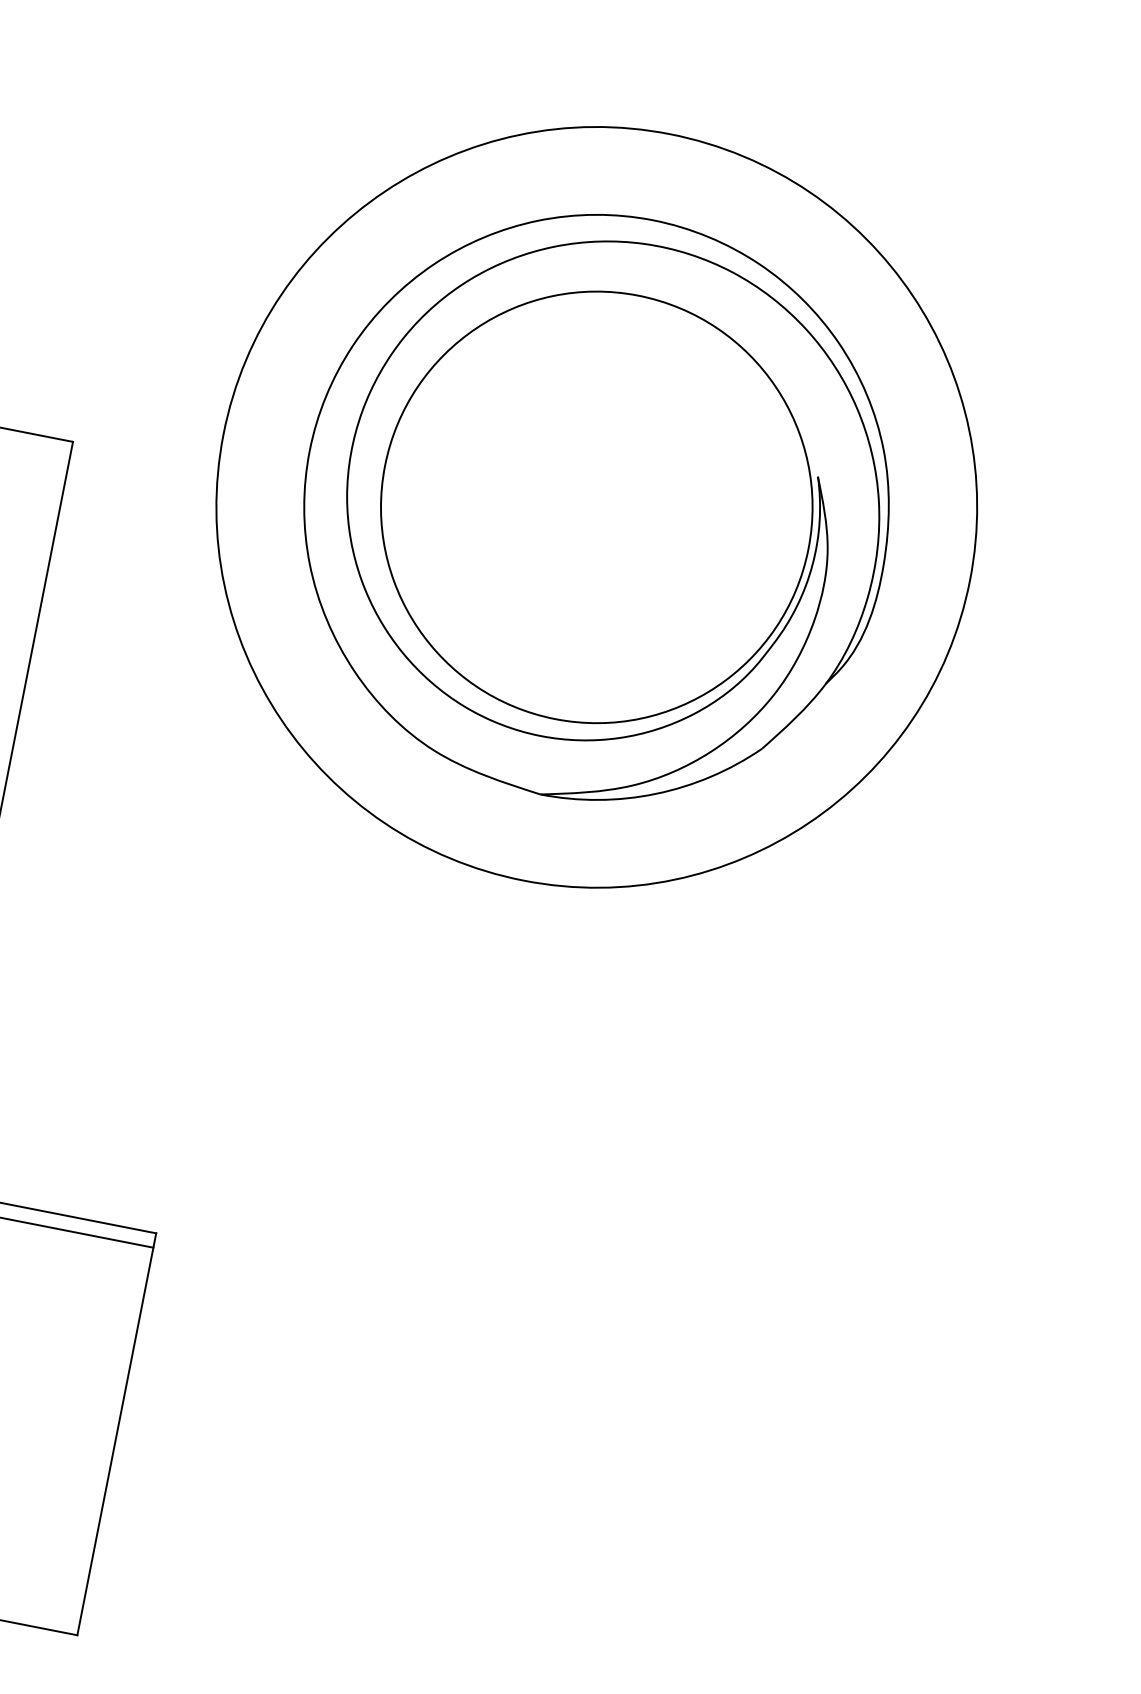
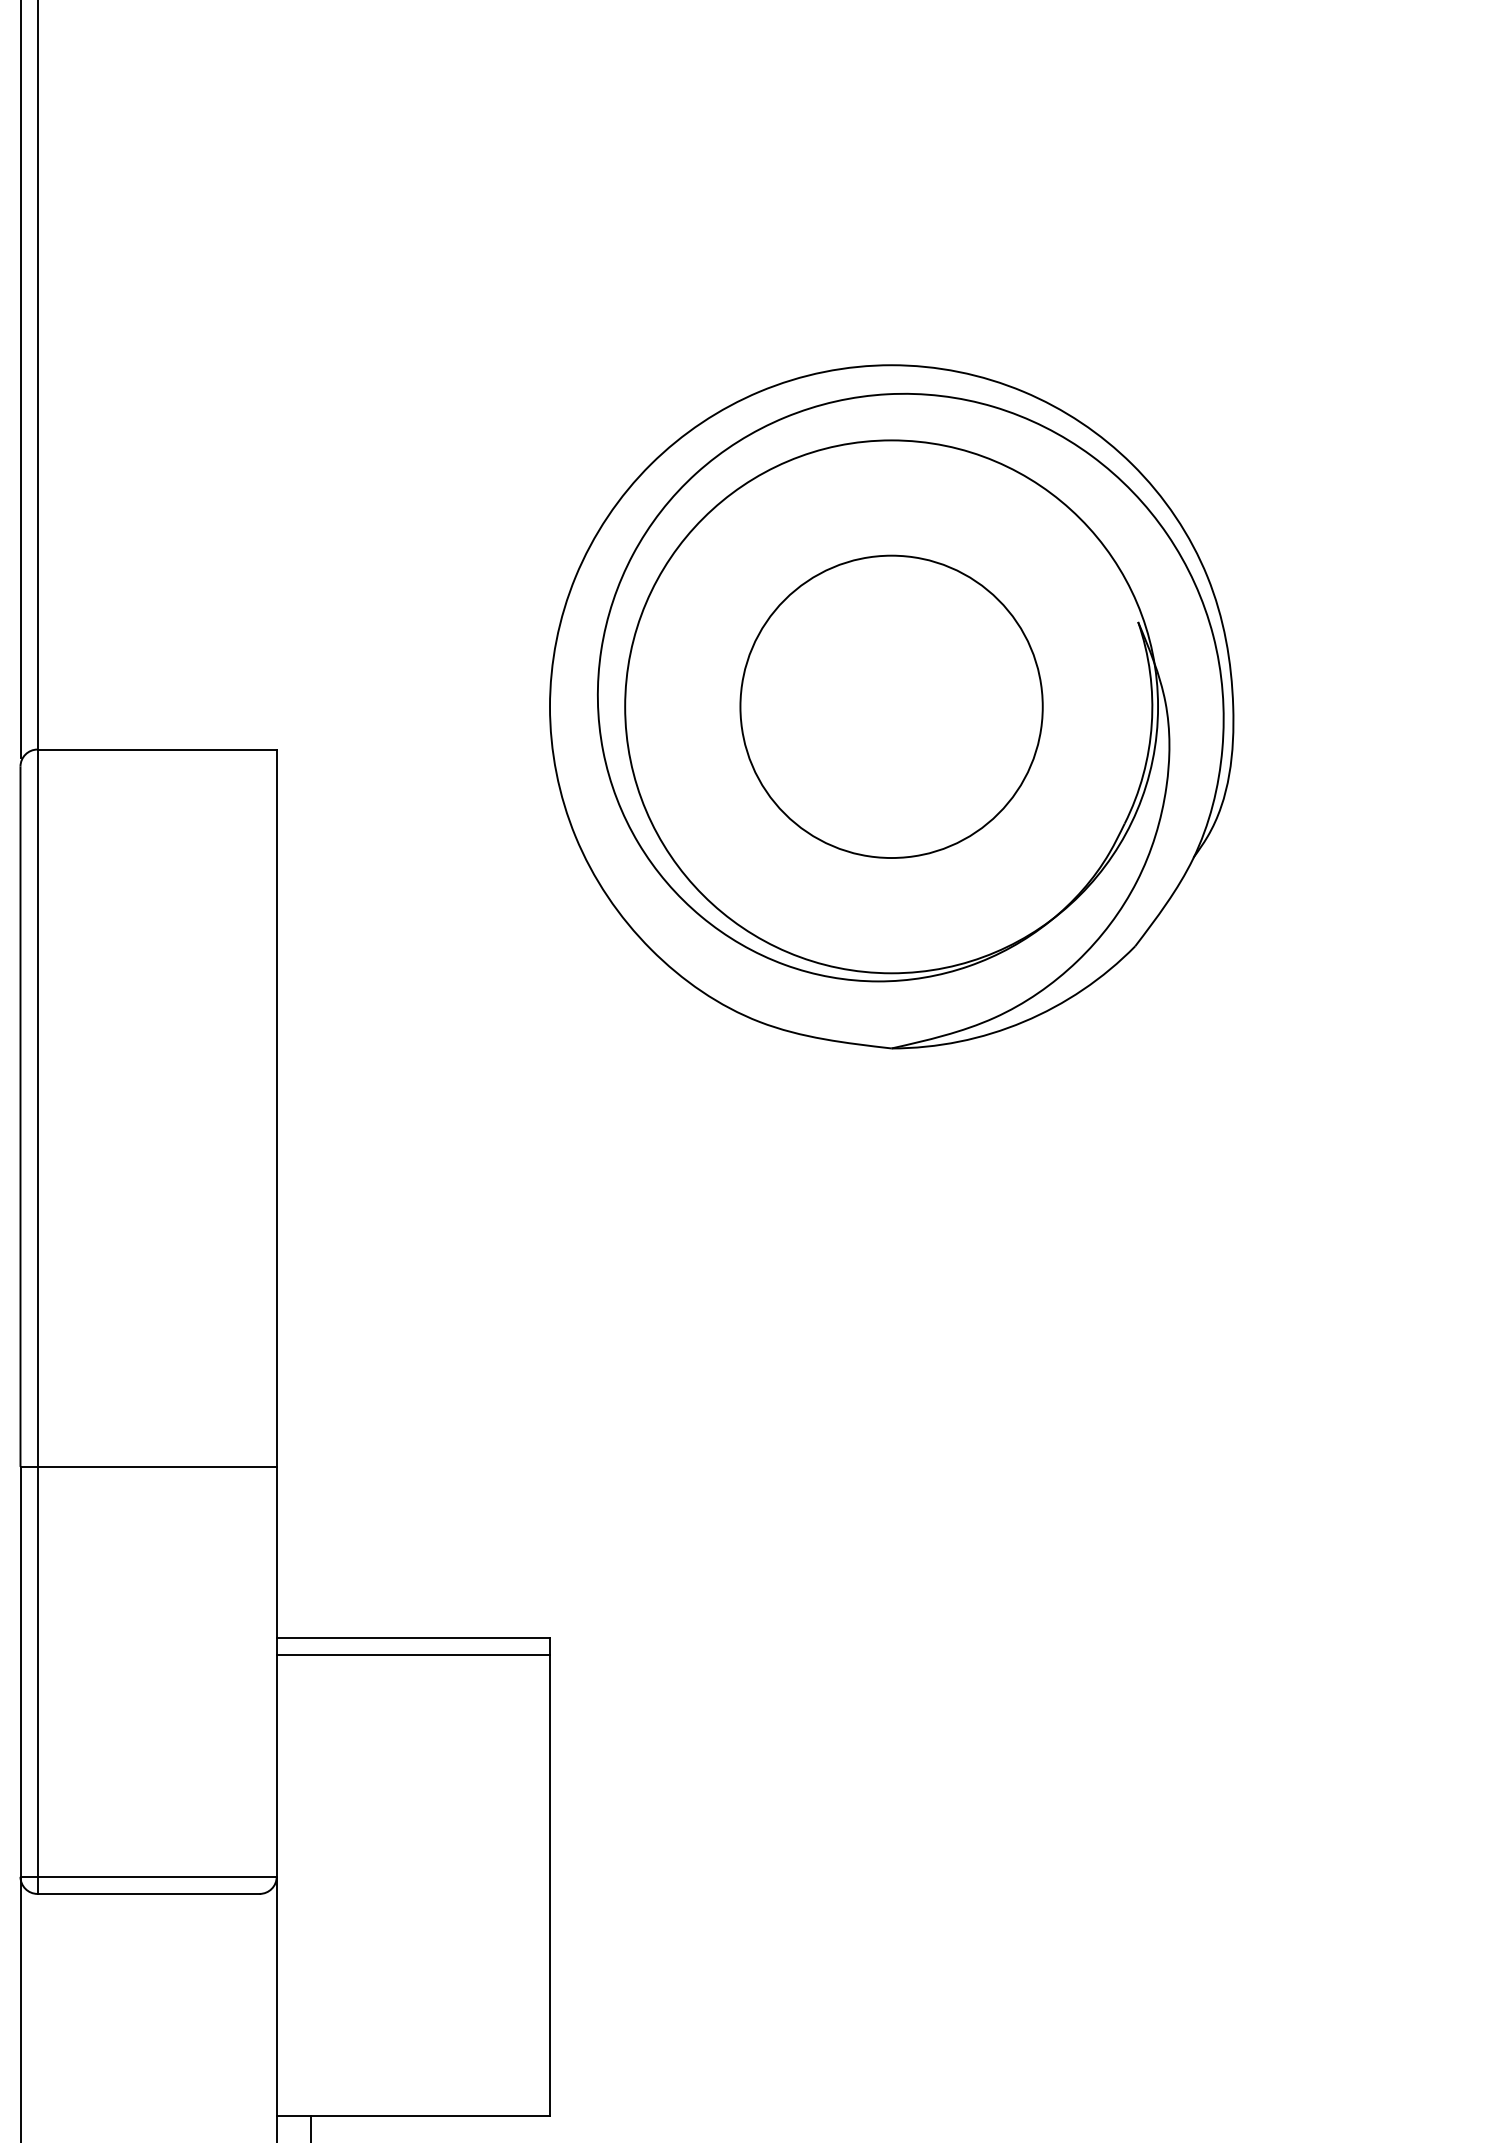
circle: (596, 507) -> (891, 706), size x0.6
circle: (596, 507) -> (891, 706), size x0.6

